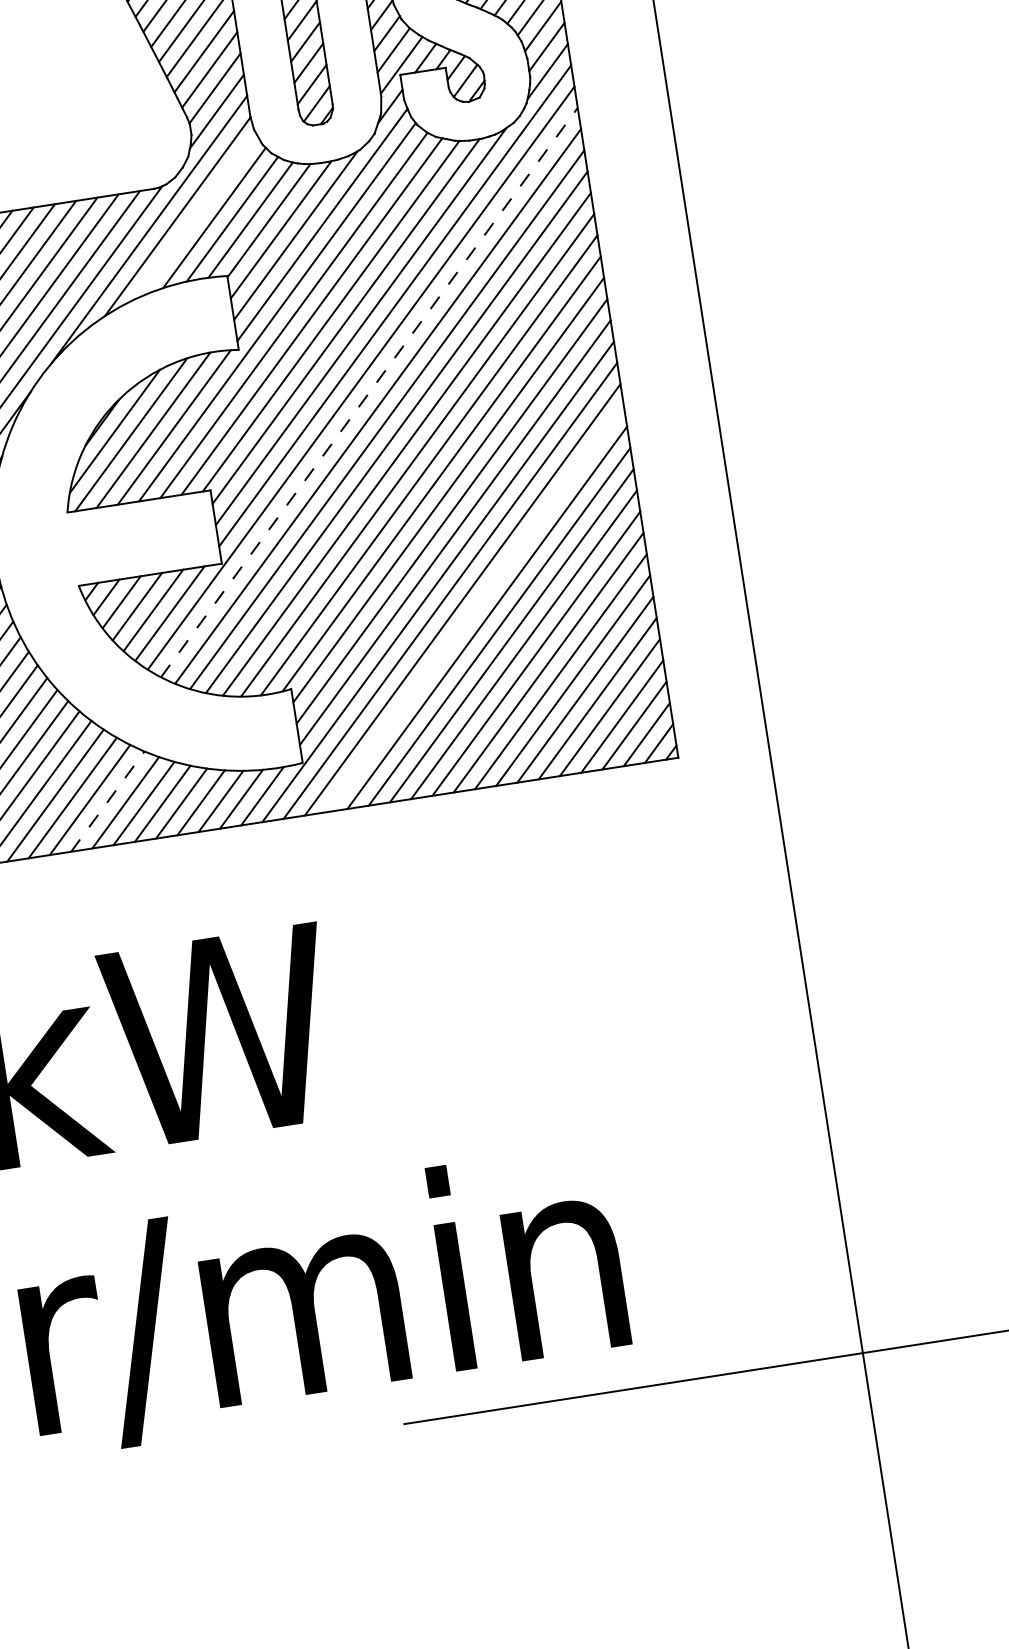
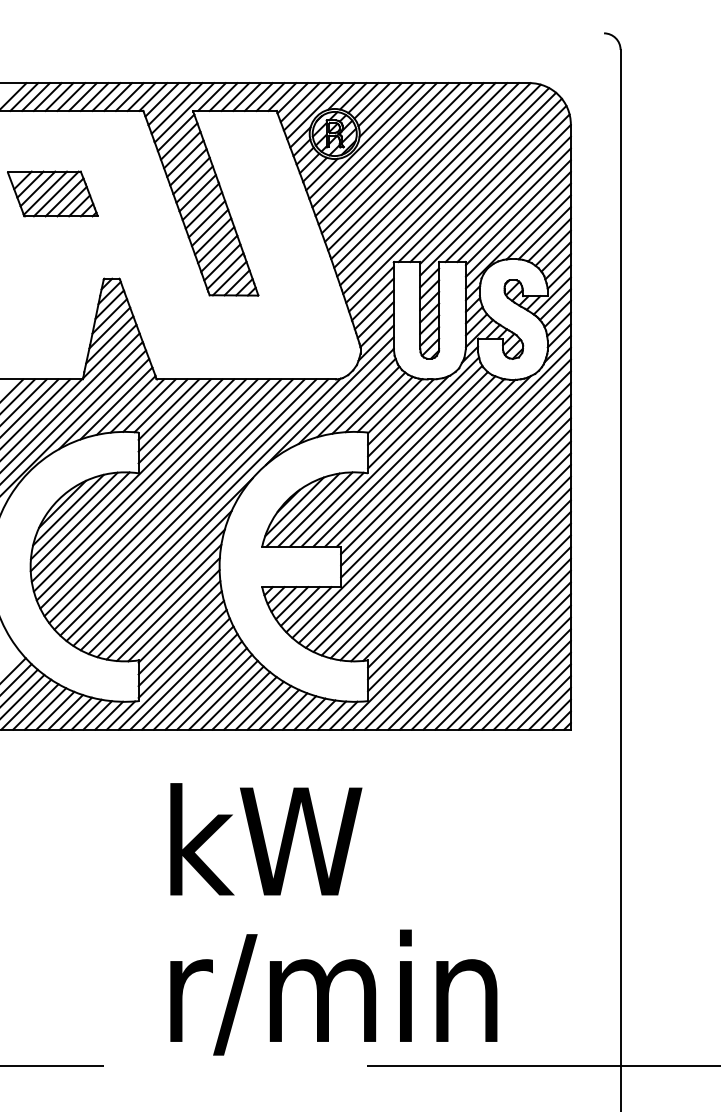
line: (196, 215) -> (356, 397), added
line: (370, 391) -> (435, 506), dashed -> solid
line: (474, 608) -> (473, 632), added
line: (107, 801) -> (259, 705), dashed -> solid

